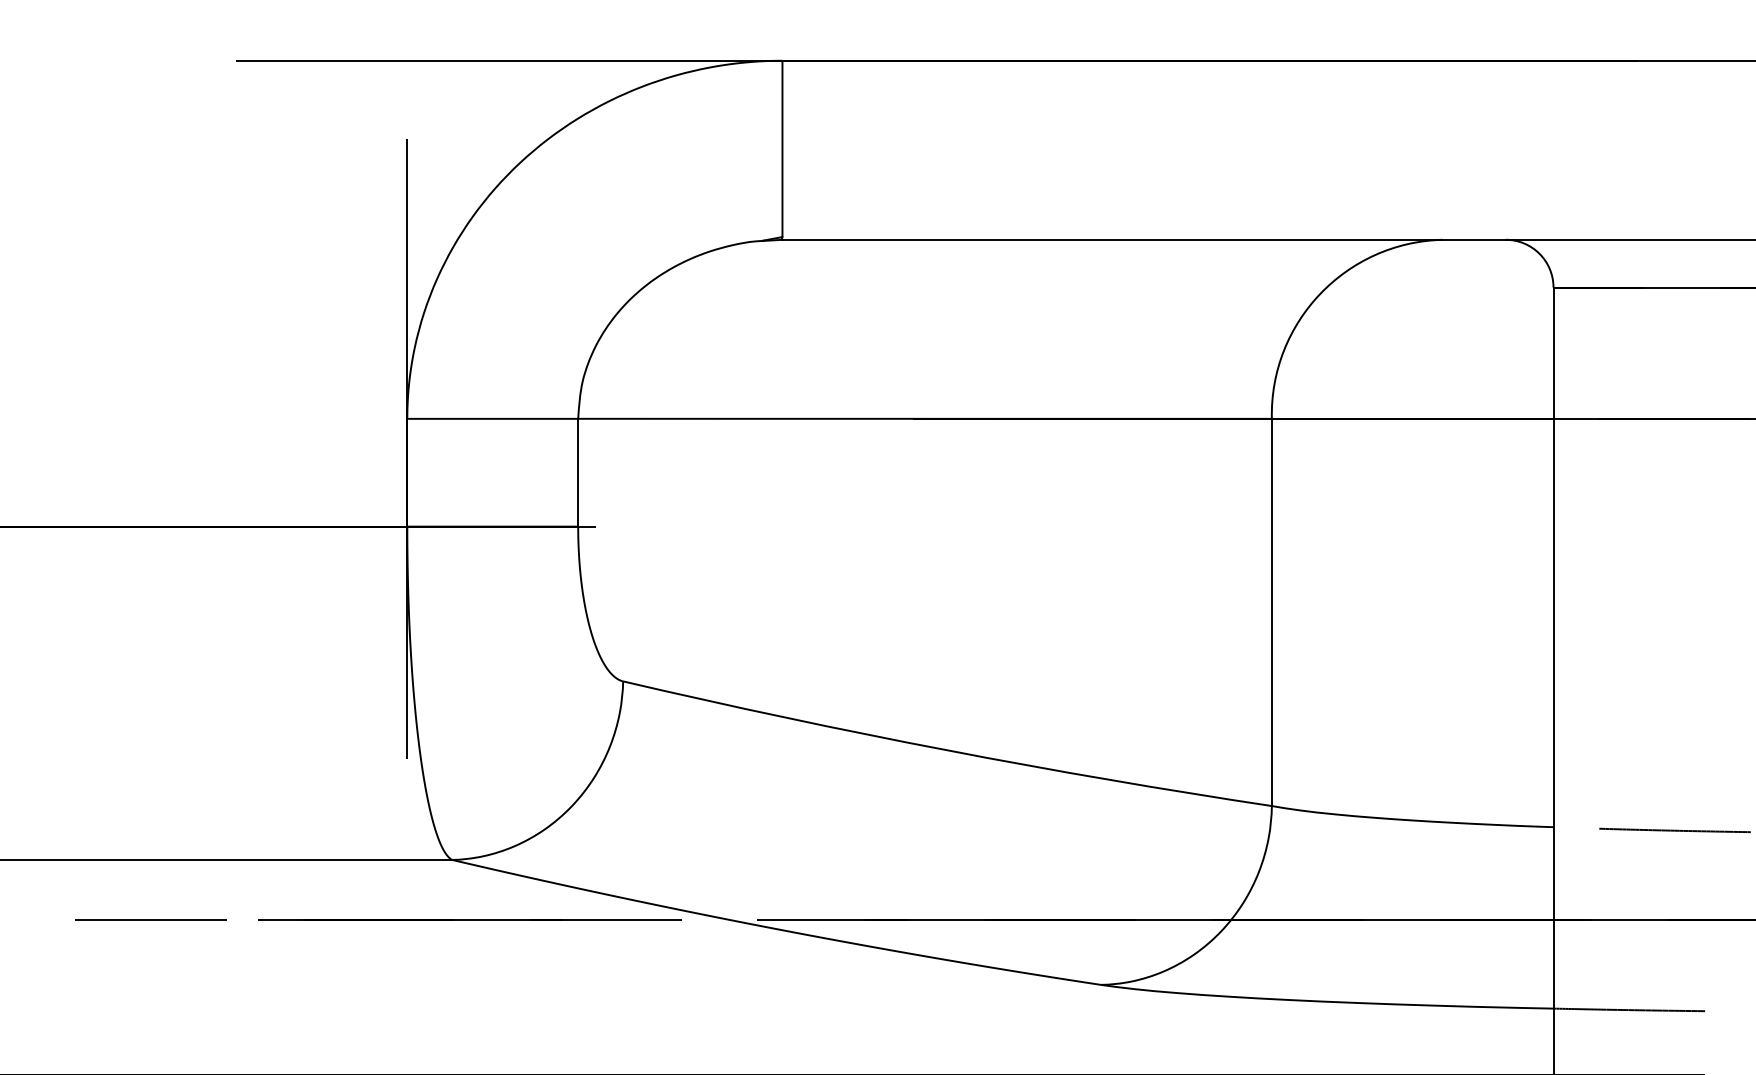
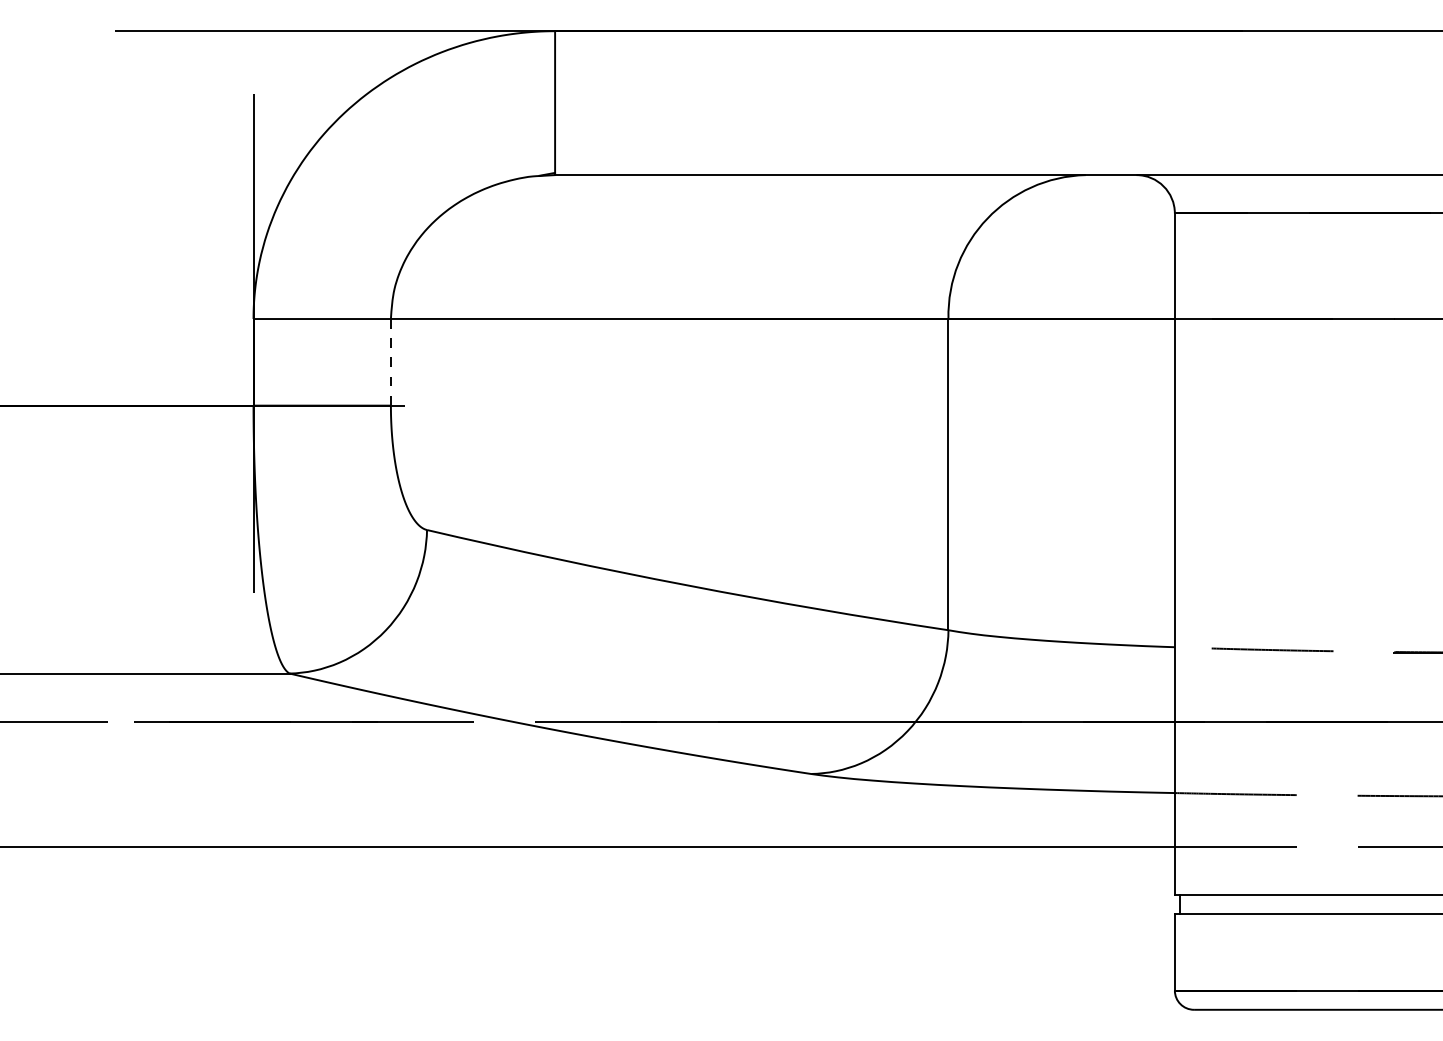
line: (577, 472) -> (390, 362), solid -> dashed

